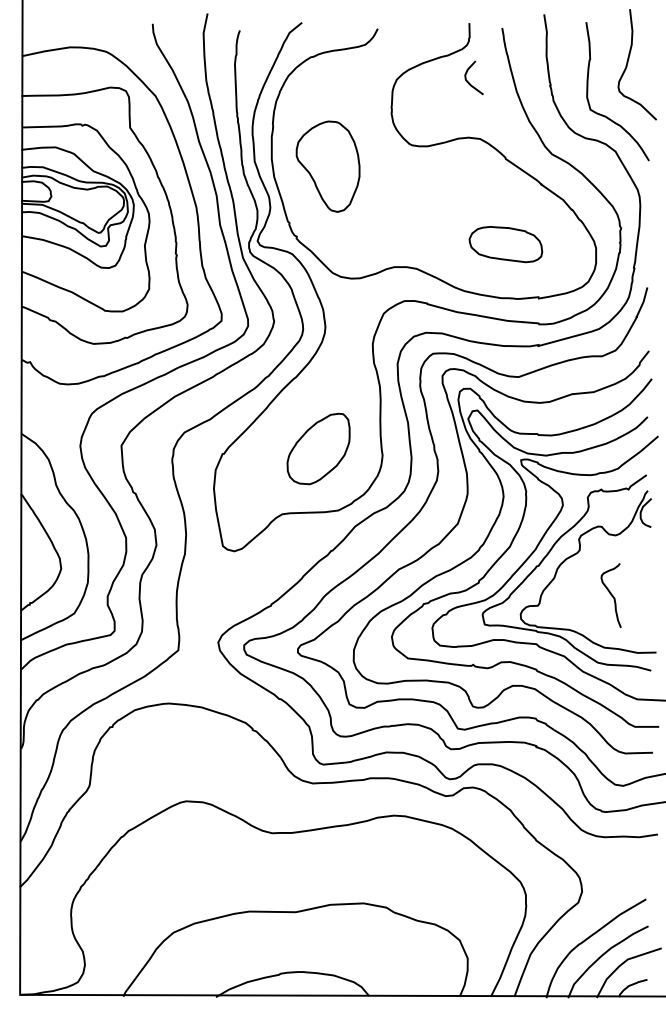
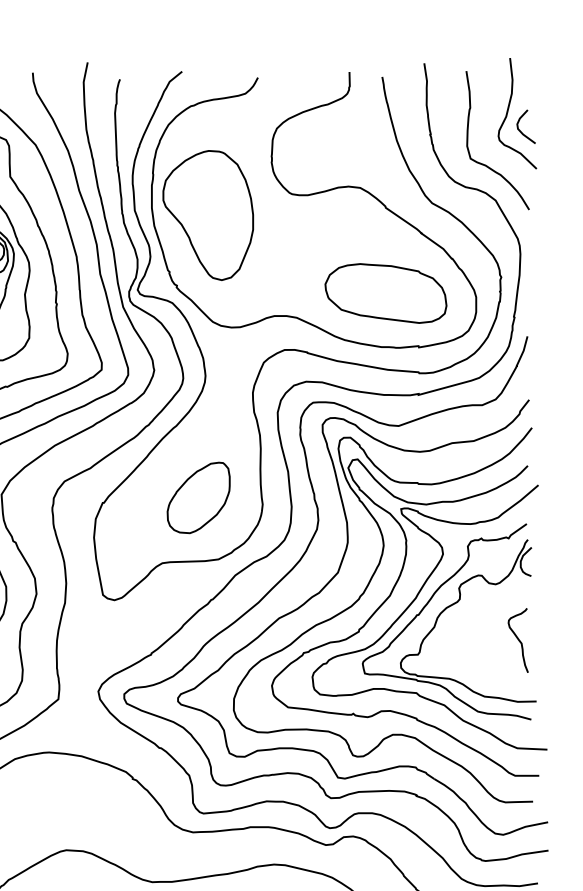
curve: (468, 81) -> (520, 130), moved
part: (327, 166) -> (207, 215), size x1.43
part: (505, 244) -> (385, 293), size x1.67
curve: (610, 595) -> (517, 640), moved

